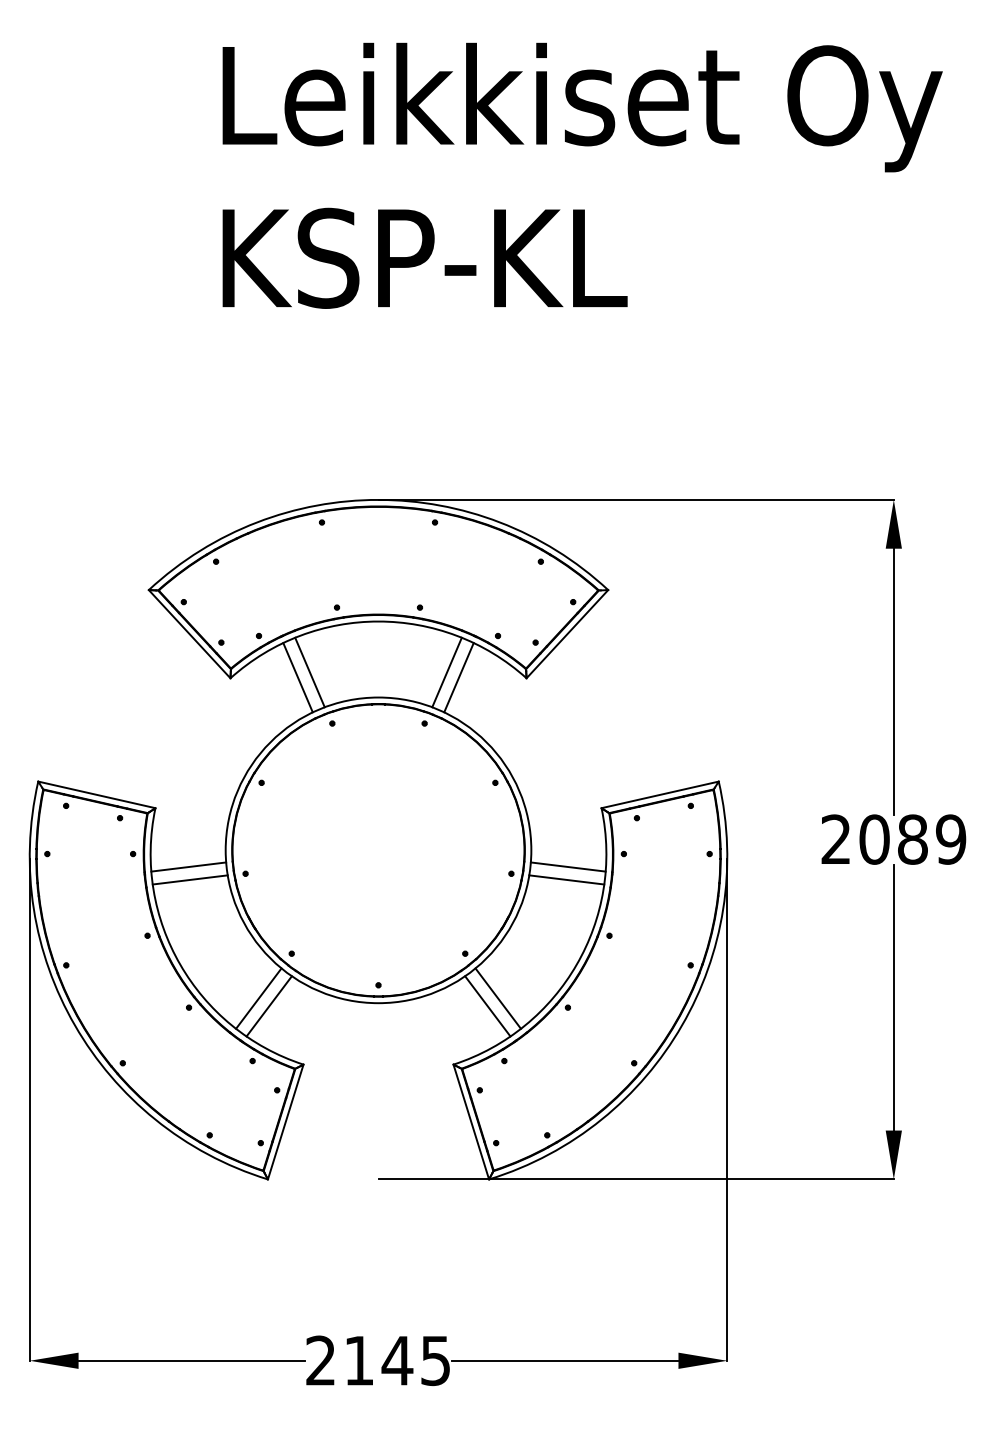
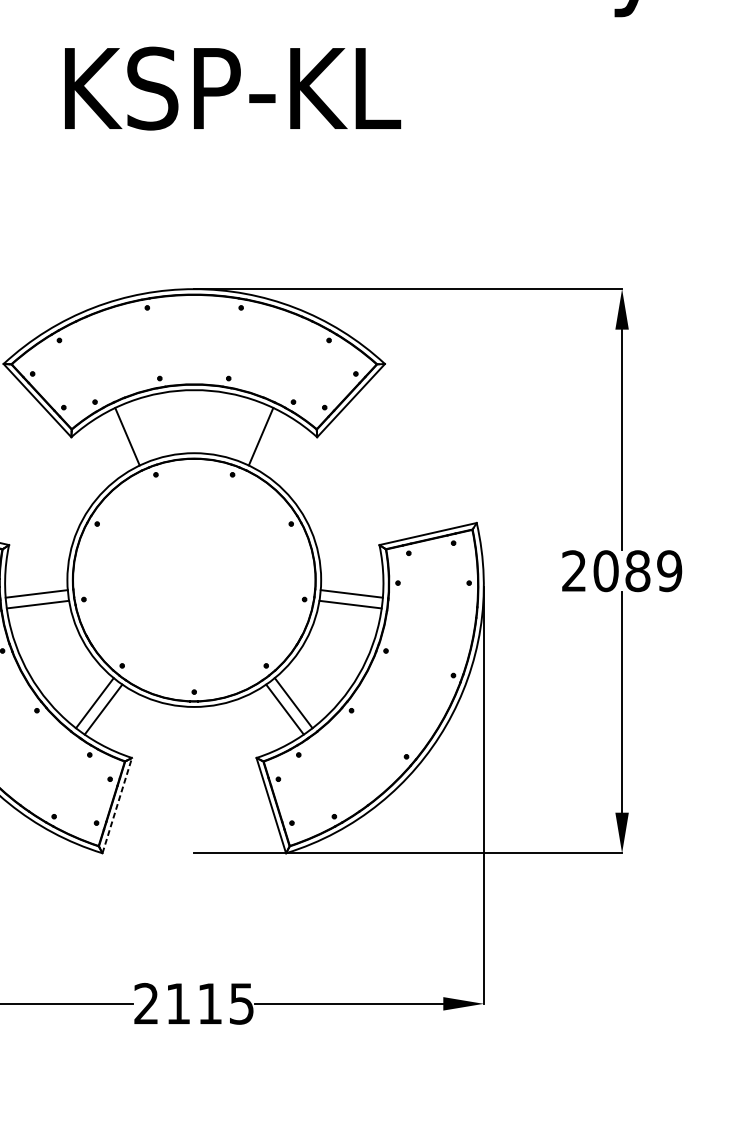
line: (309, 672) -> (136, 432), removed
line: (446, 672) -> (250, 432), removed
line: (285, 1121) -> (117, 805), solid -> dashed
text: (397, 1360) -> (210, 1003), 2145 -> 2115

